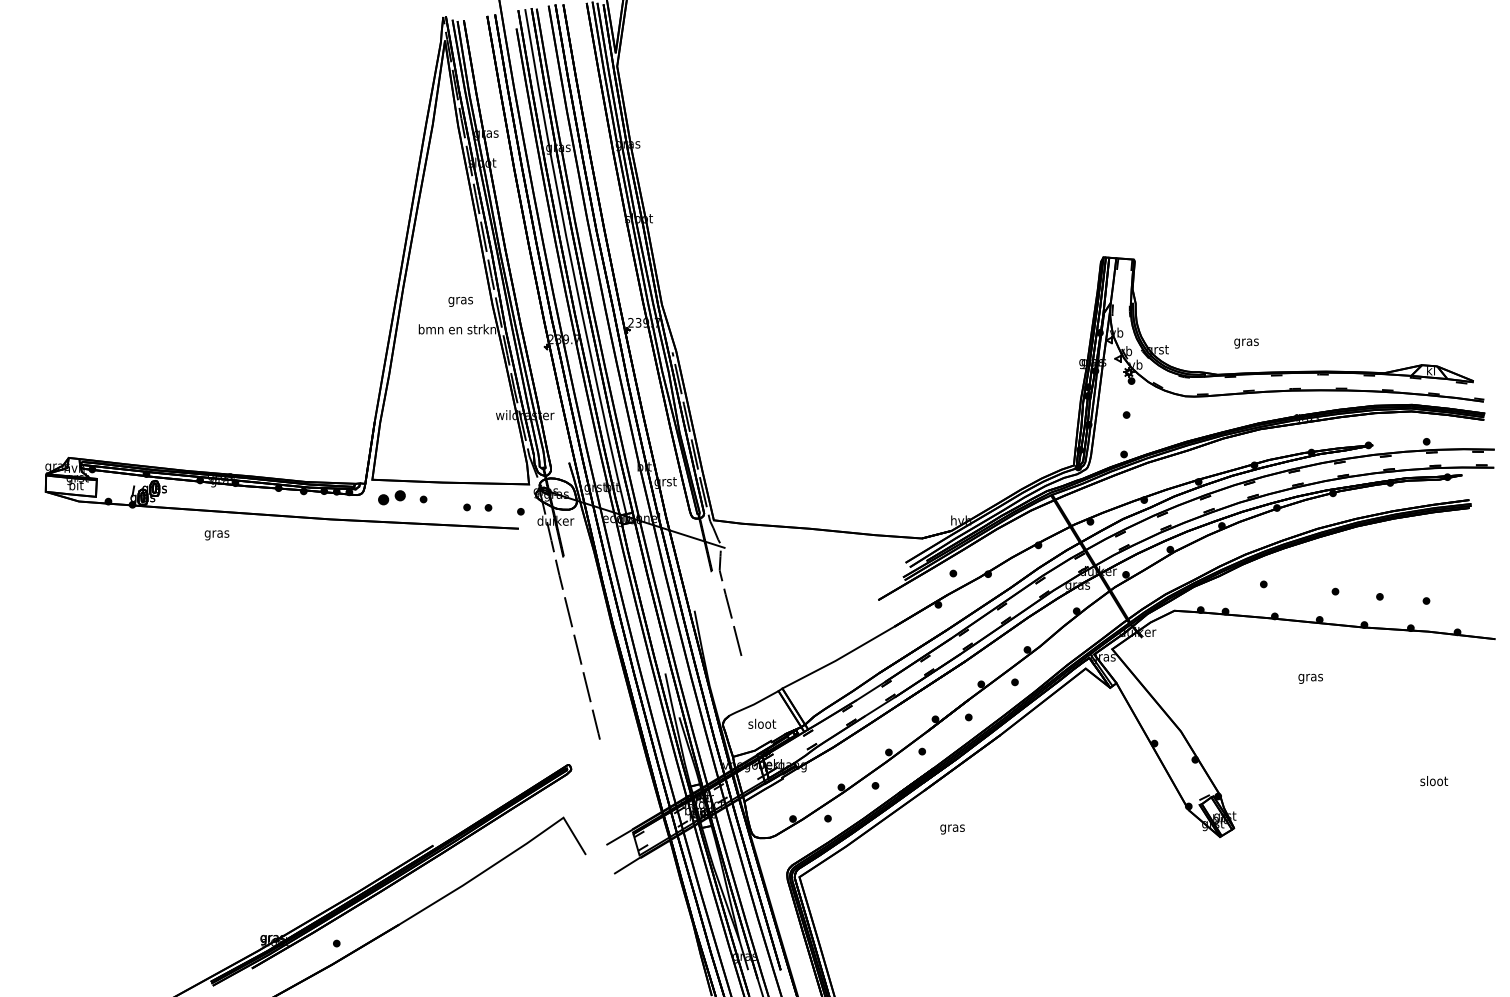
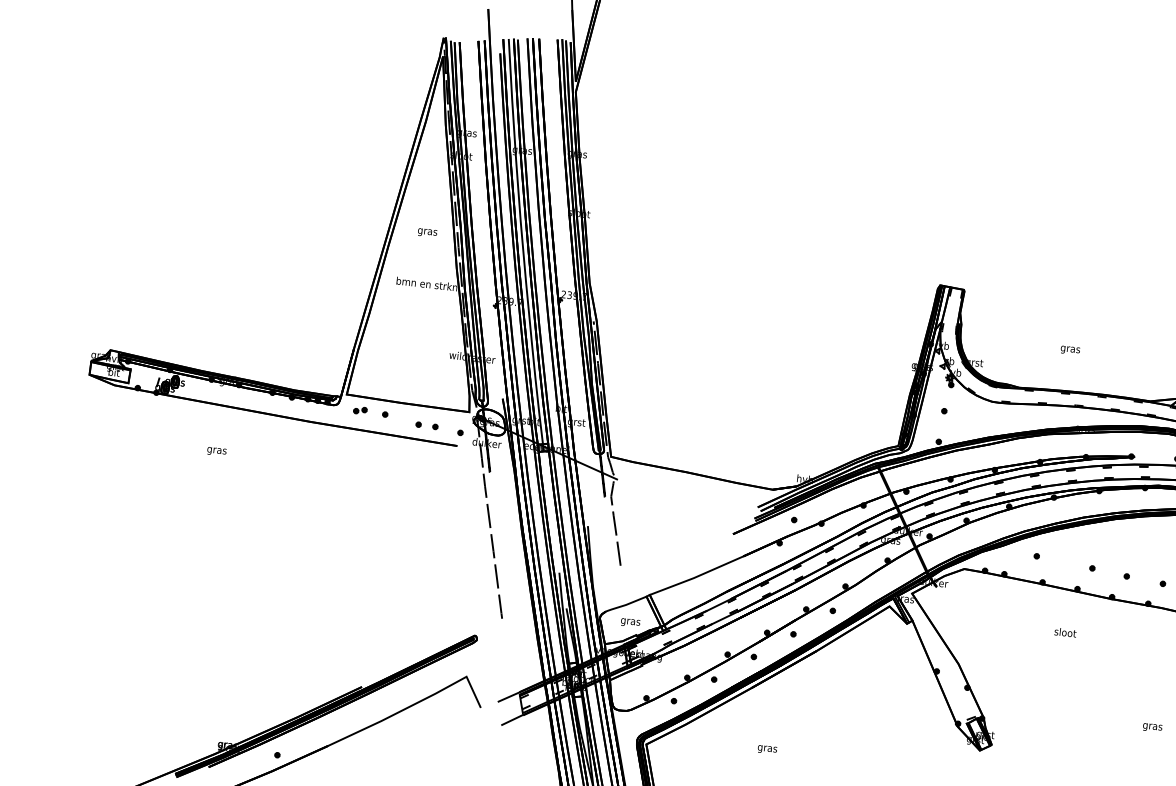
text: (460, 301) -> (427, 232), moved
text: (1246, 343) -> (1070, 350), moved
part: (391, 498) -> (360, 410), size x0.62
text: (216, 535) -> (216, 451), moved
text: (1310, 677) -> (1065, 633), gras -> sloot
text: (762, 724) -> (631, 621), sloot -> gras
text: (1434, 782) -> (1153, 726), sloot -> gras
text: (952, 829) -> (767, 749), moved

